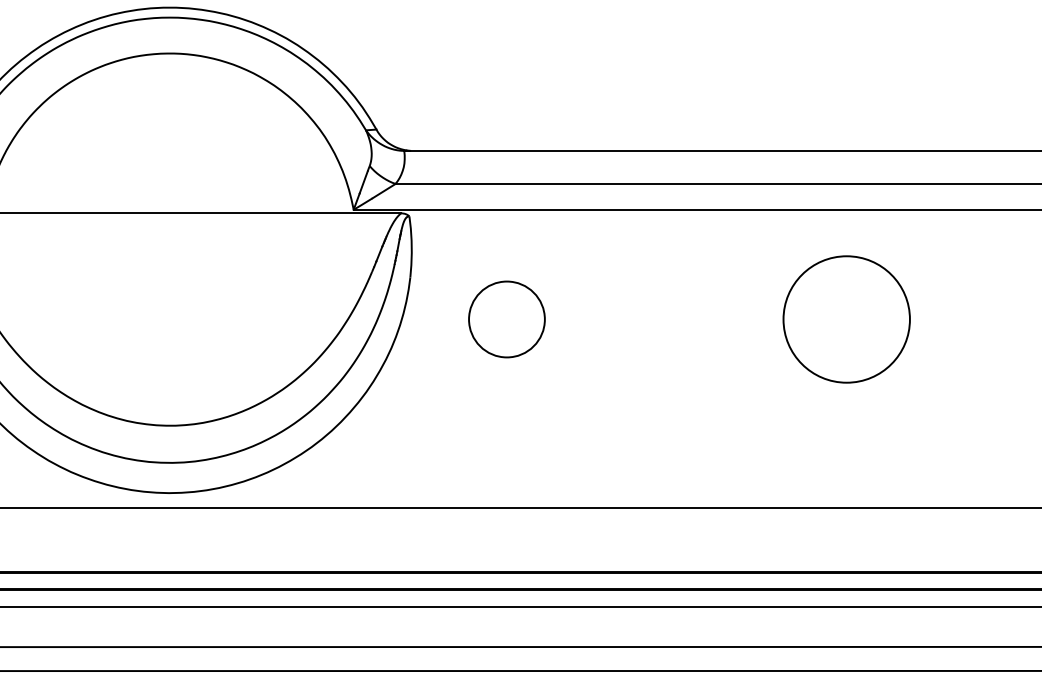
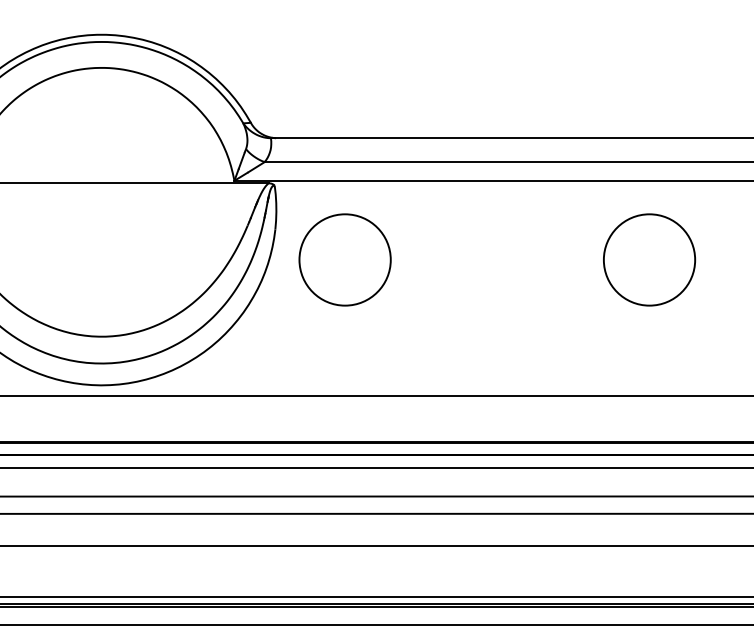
circle: (506, 318) -> (344, 259), size x1.67
circle: (846, 318) -> (649, 259), moved

